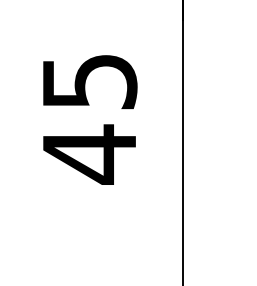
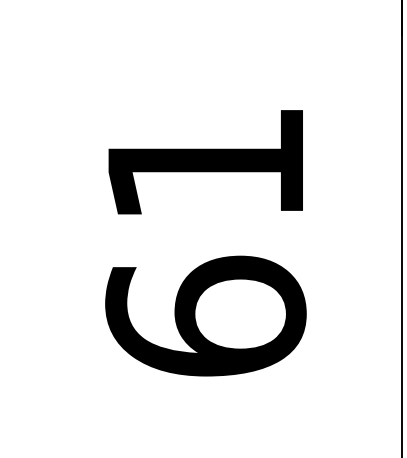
text: (89, 119) -> (205, 244), 45 -> 61

